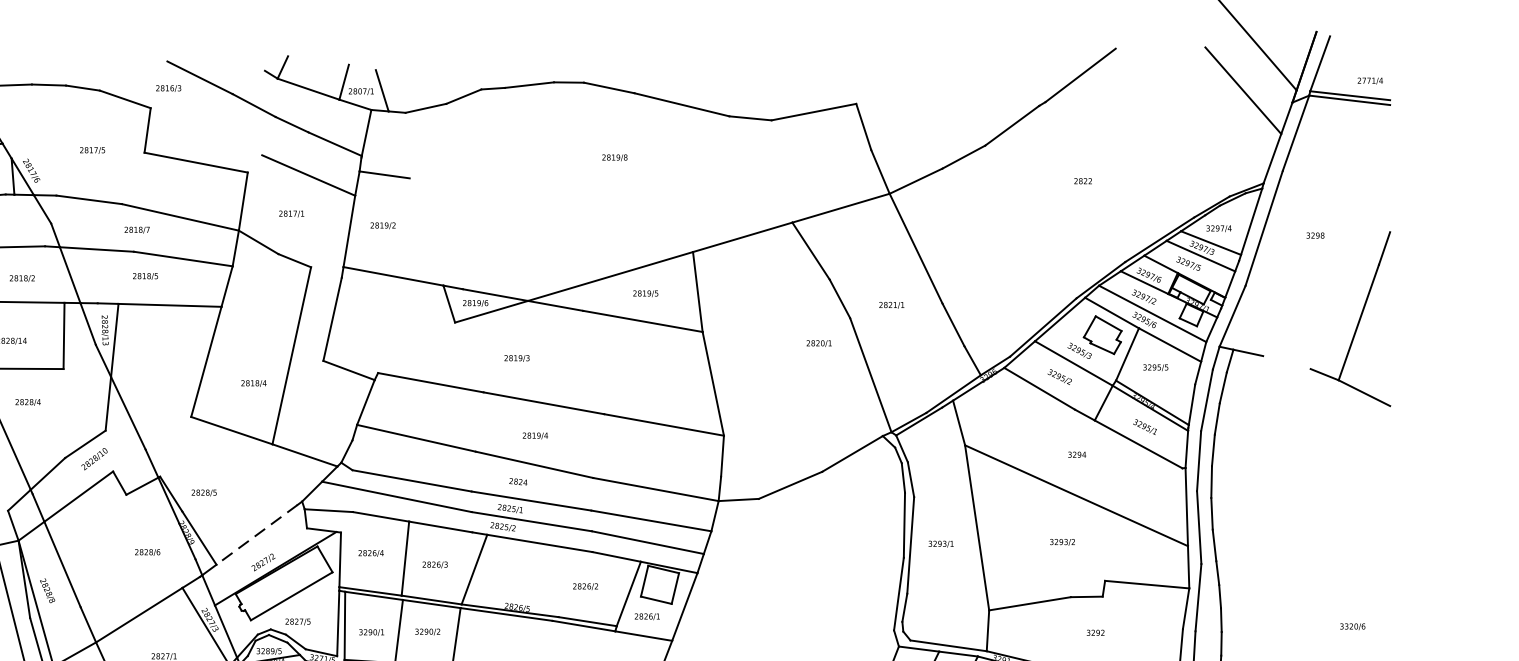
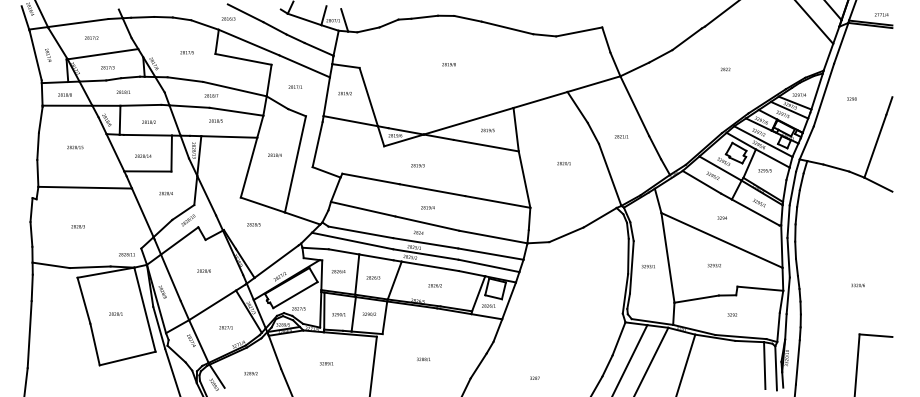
line: (205, 131) -> (248, 42), added
text: (613, 157) -> (448, 64), moved
line: (426, 230) -> (368, 96), added
text: (818, 343) -> (563, 163), moved
line: (1287, 361) -> (836, 167), added
text: (253, 383) -> (274, 155), moved
text: (26, 402) -> (165, 193), moved
text: (203, 492) -> (253, 224), moved
line: (256, 534) -> (276, 261), dashed -> solid
text: (146, 551) -> (203, 270), moved
text: (584, 586) -> (434, 285), moved
text: (1351, 626) -> (857, 285), moved

